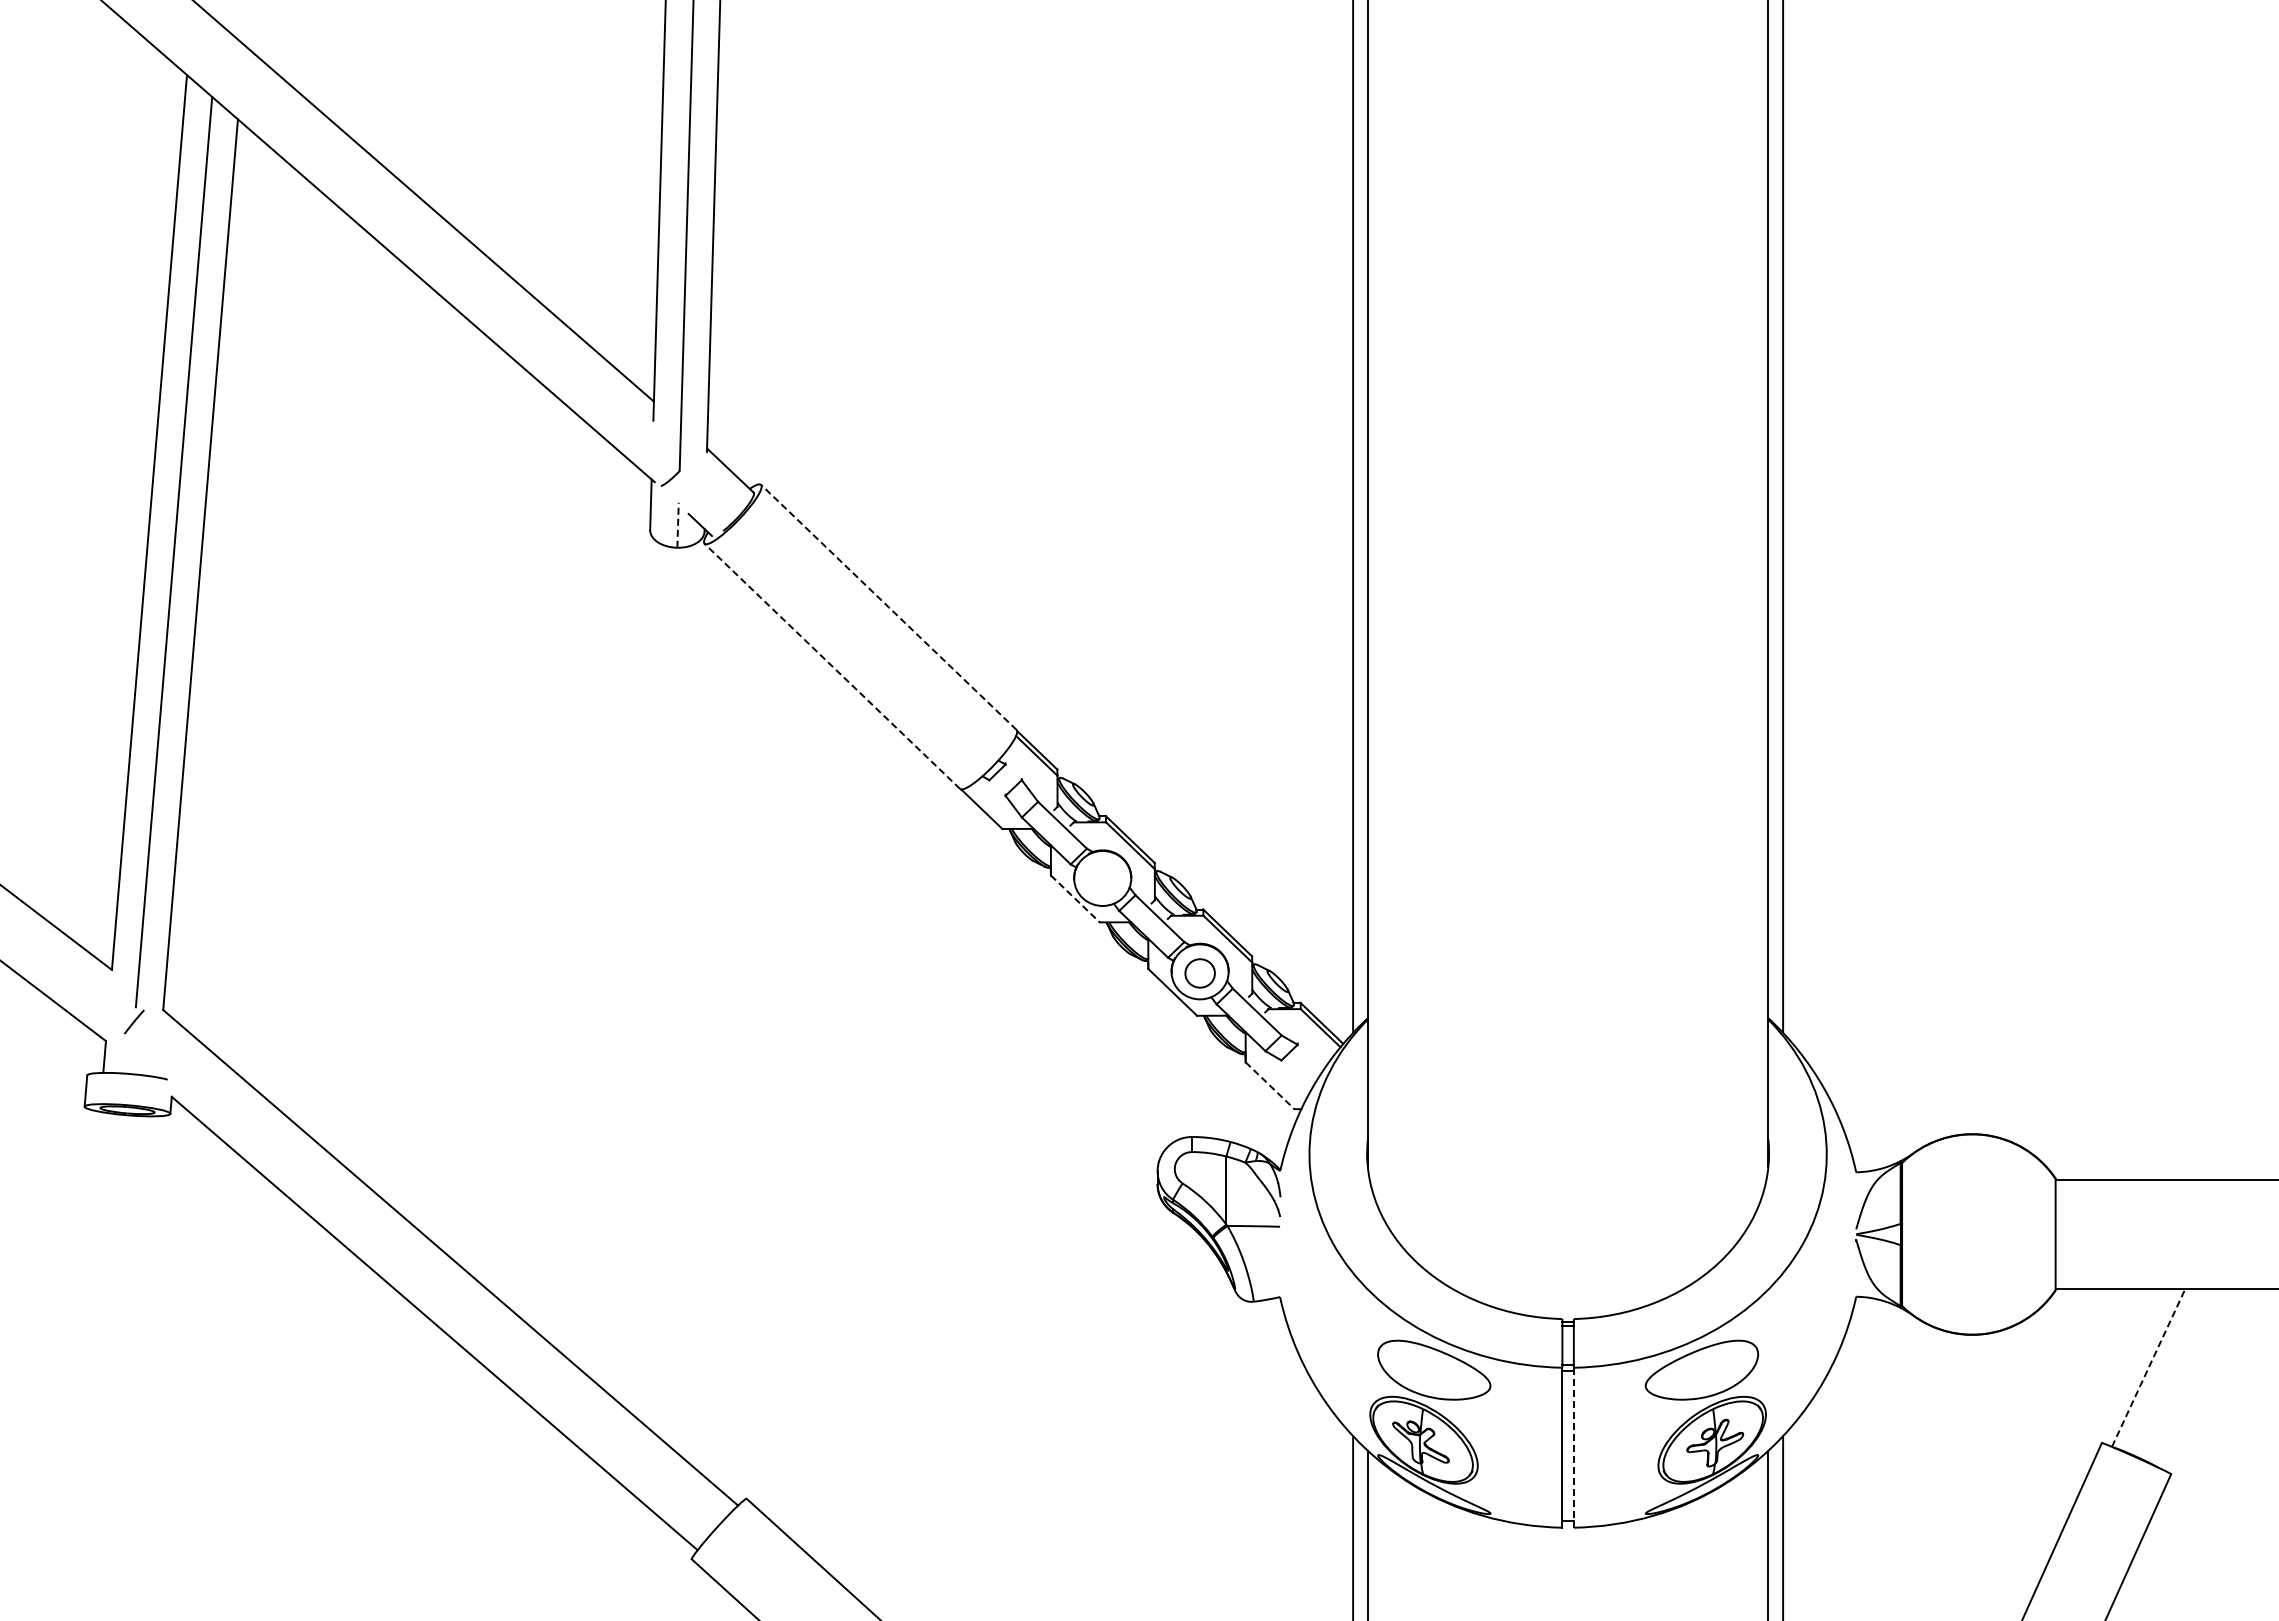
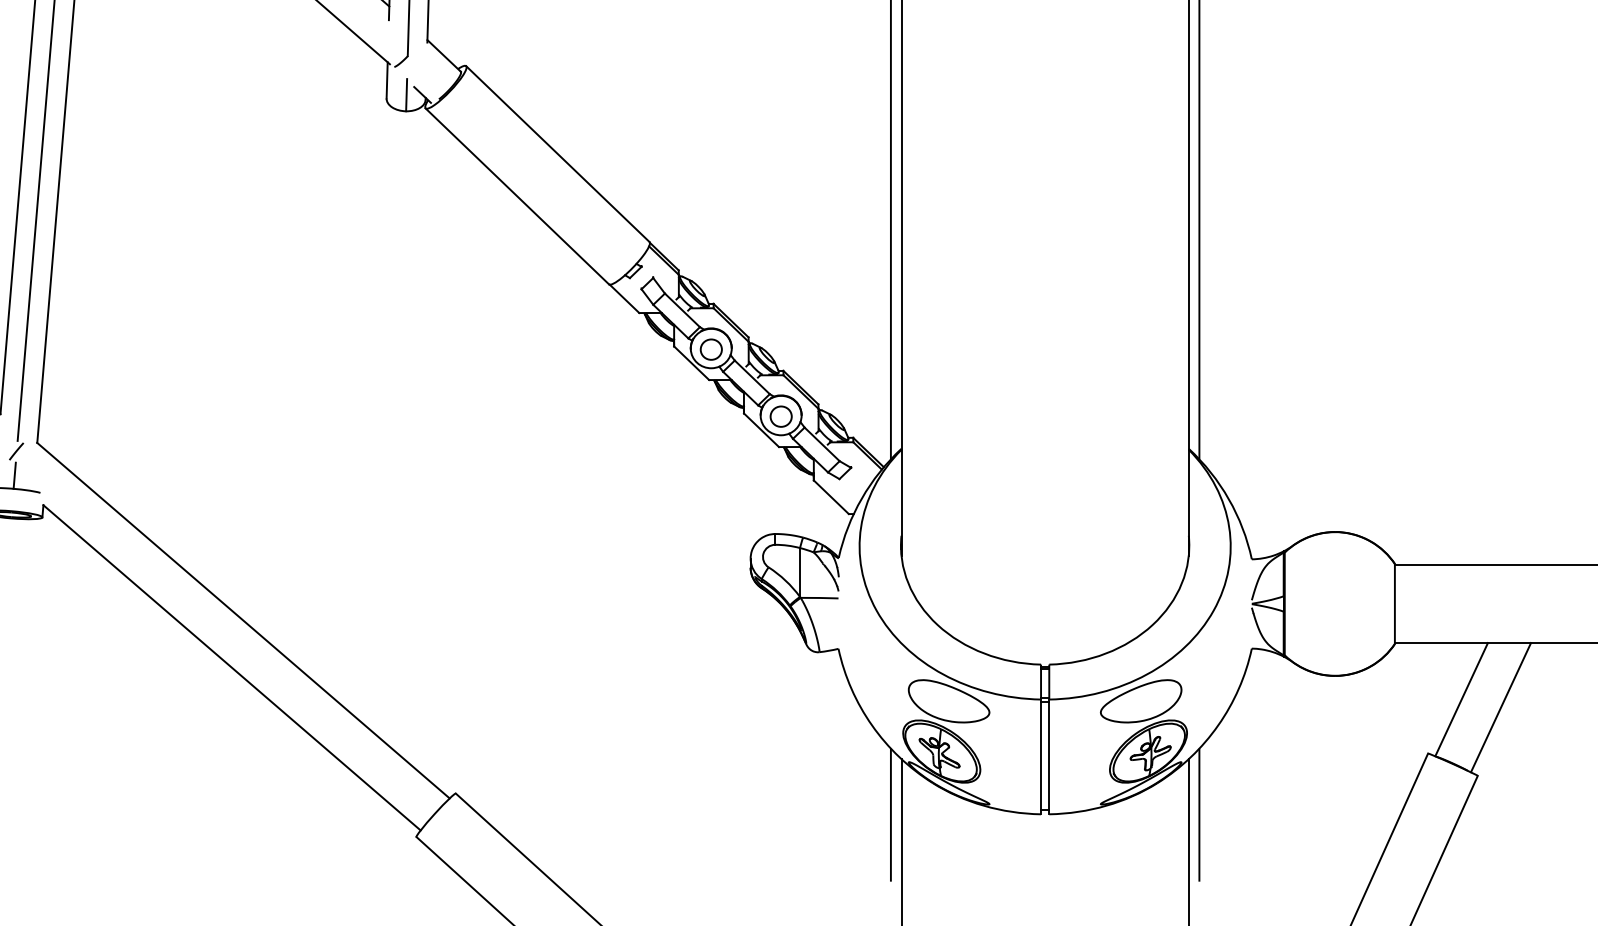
line: (678, 524) -> (406, 94), dashed -> solid
line: (888, 607) -> (557, 154), dashed -> solid
line: (832, 666) -> (517, 196), dashed -> solid
part: (1102, 879) -> (711, 349), added
line: (1075, 898) -> (691, 362), dashed -> solid
line: (131, 1055) -> (14, 475), added
line: (1270, 1085) -> (831, 497), dashed -> solid
line: (2148, 1367) -> (1461, 699), dashed -> solid
line: (2203, 1378) -> (1500, 707), added
line: (1573, 1447) -> (1049, 756), dashed -> solid

